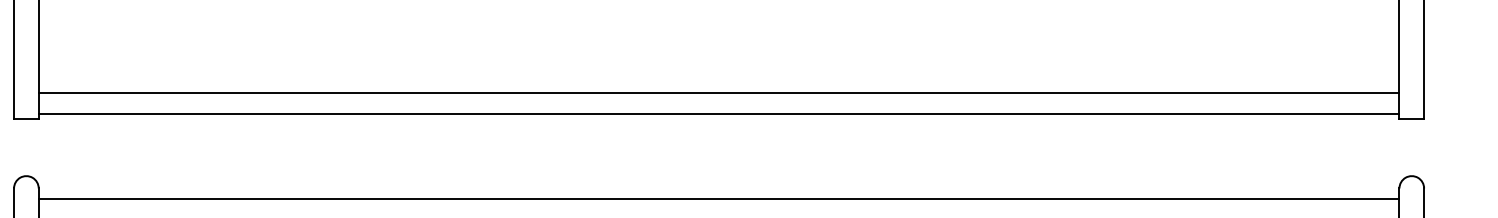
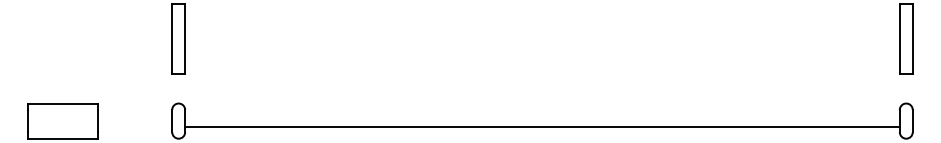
line: (719, 92) -> (542, 59), removed
line: (719, 113) -> (542, 70), removed
line: (719, 198) -> (542, 115), removed

